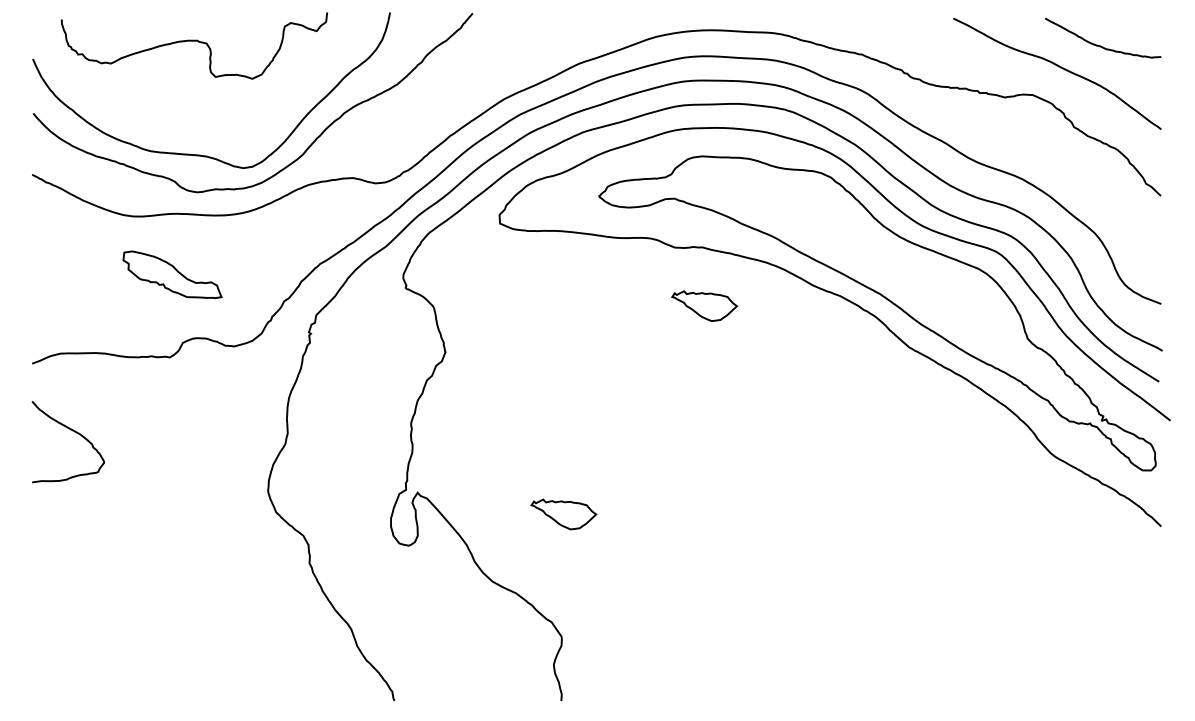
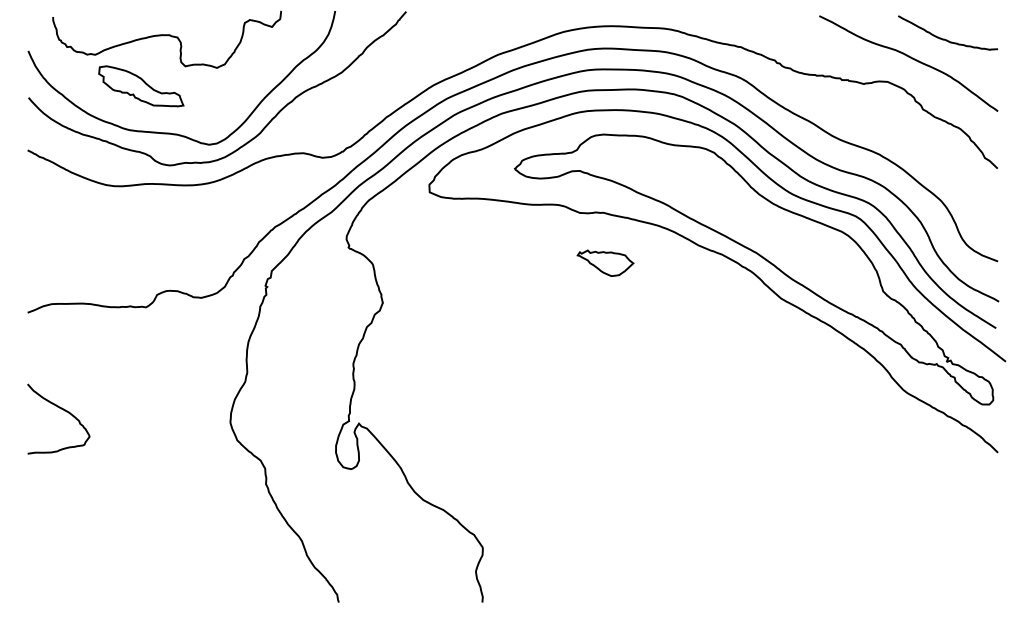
part: (172, 274) -> (141, 86), moved
curve: (75, 433) -> (64, 411), moved
part: (563, 513) -> (484, 441), removed

